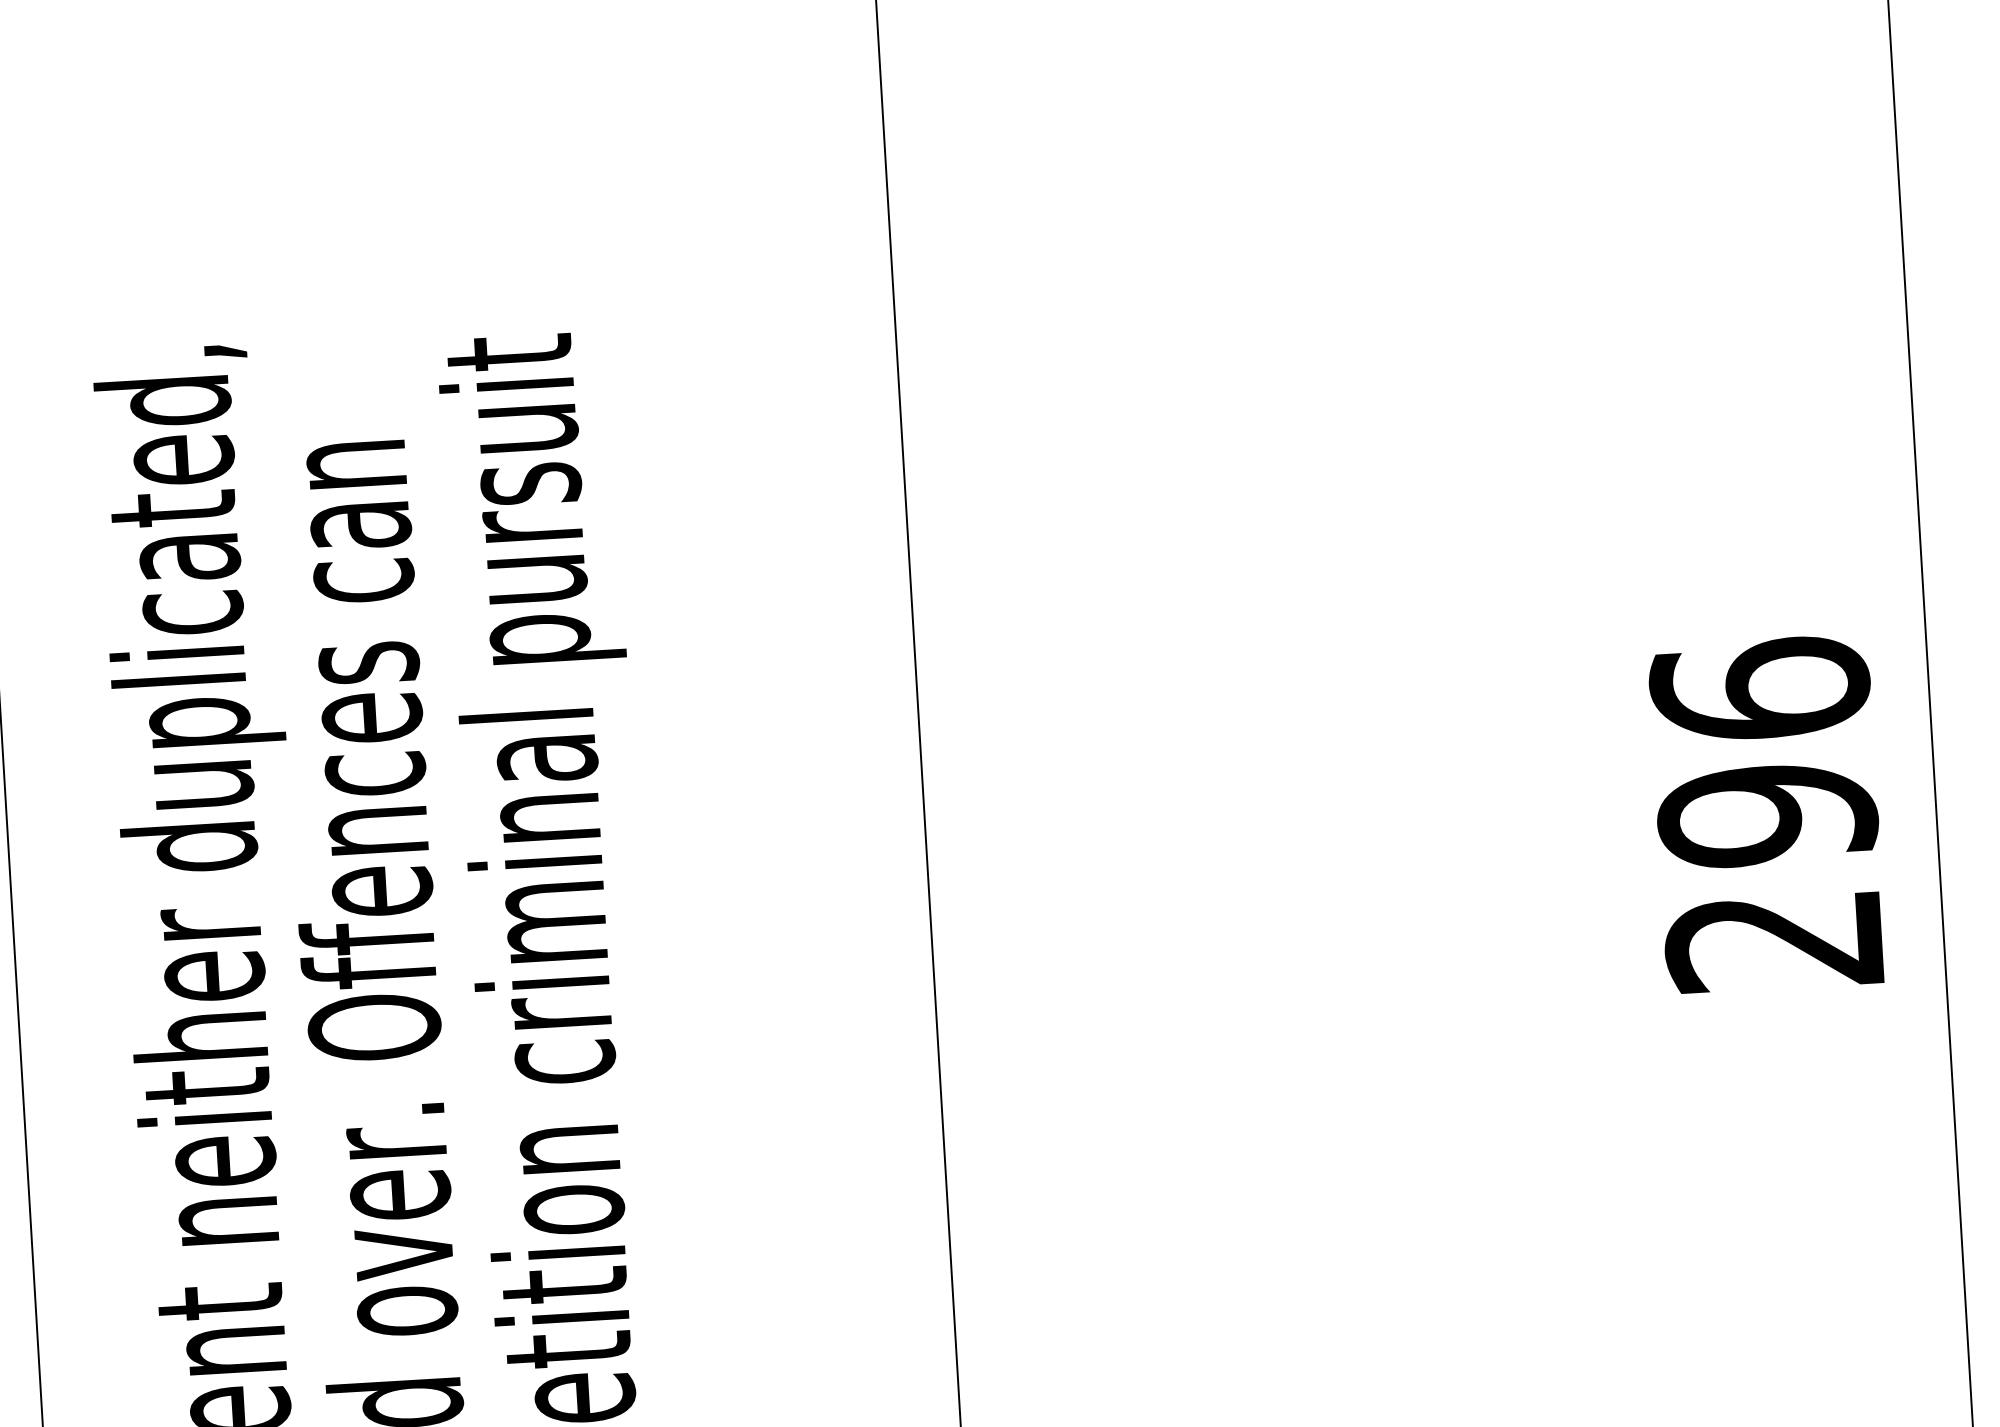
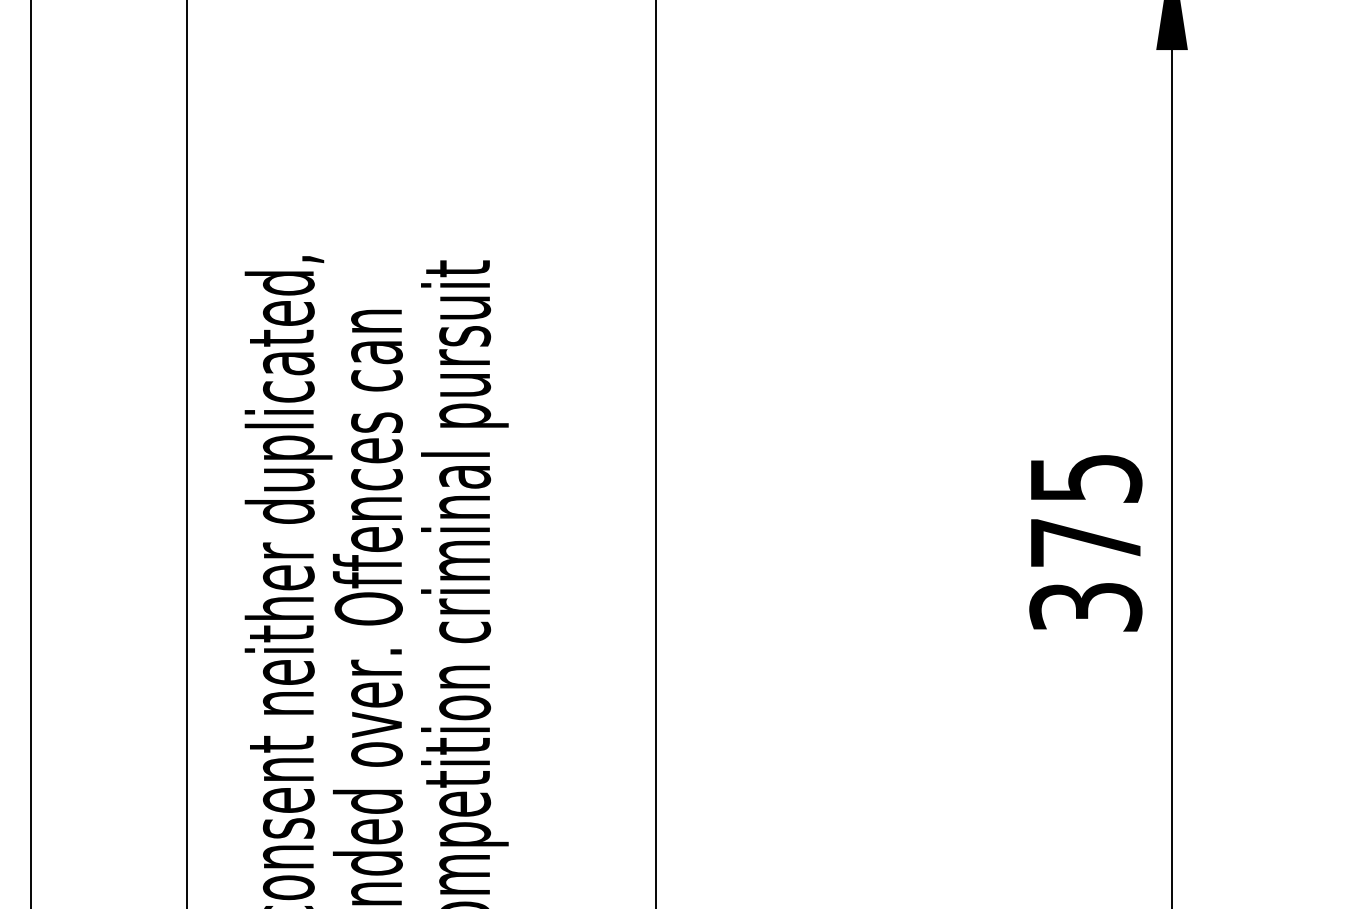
text: (1766, 812) -> (1085, 541), 296 -> 375

